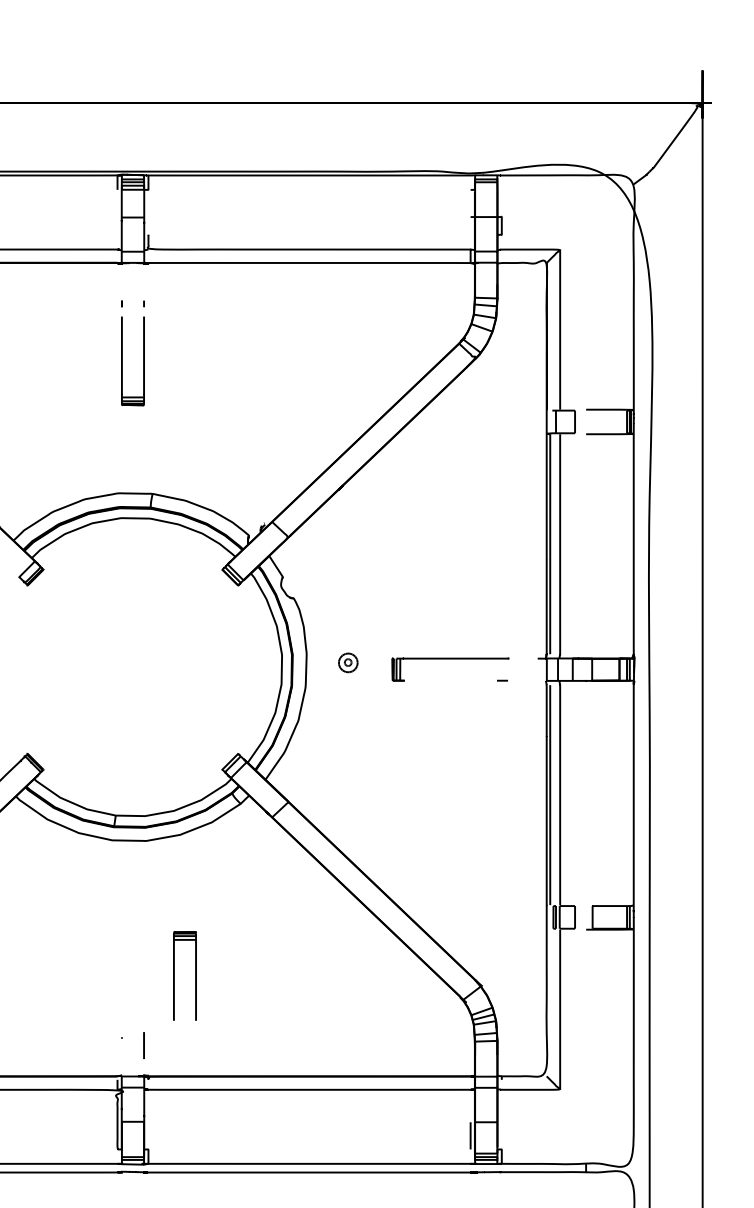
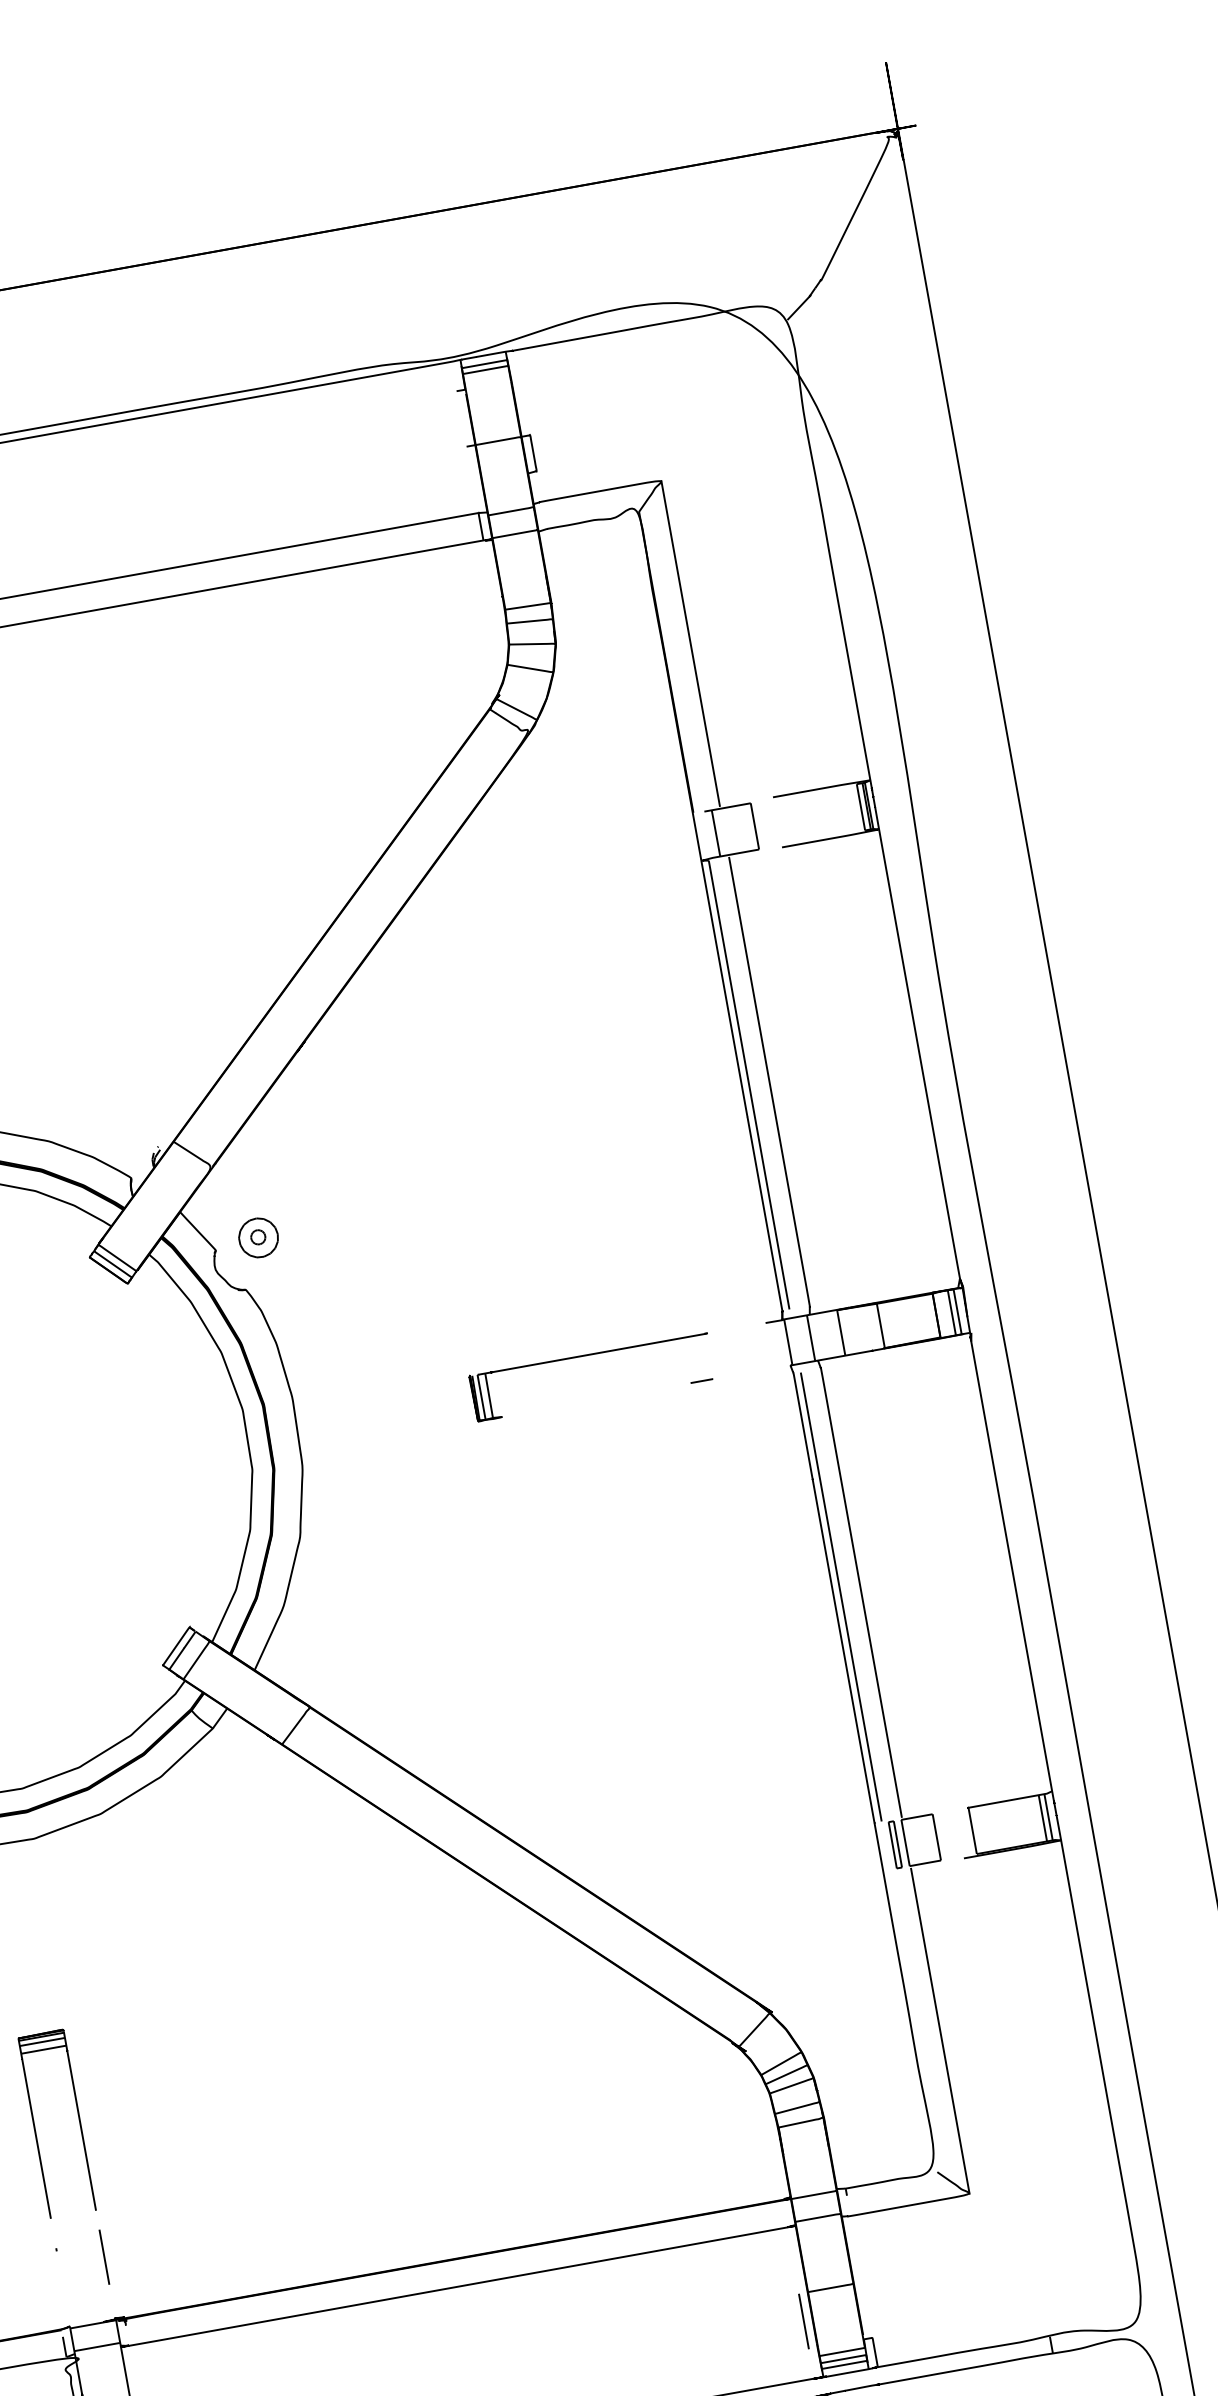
part: (348, 662) -> (258, 1237), moved
part: (174, 975) -> (35, 2126), moved

